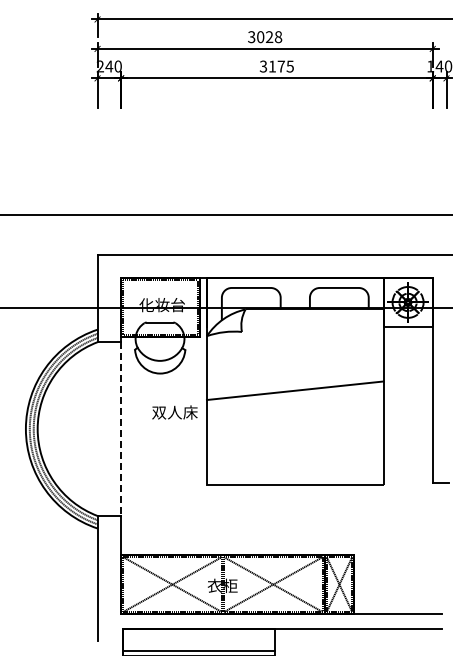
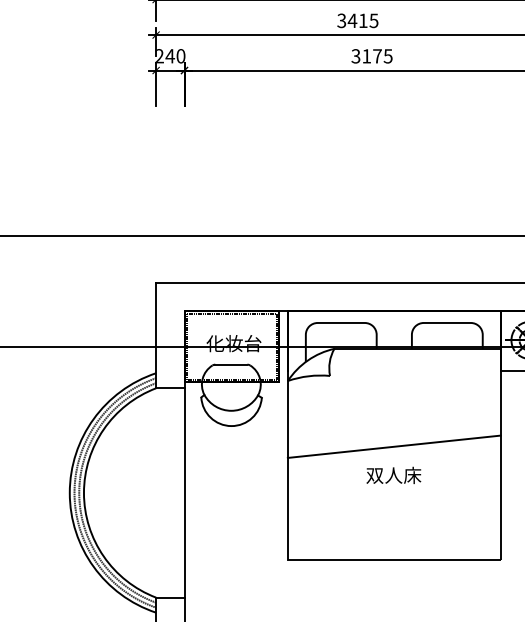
text: (269, 37) -> (363, 21), 3028 -> 3415
text: (174, 412) -> (393, 475), moved
line: (121, 429) -> (184, 493), dashed -> solid

